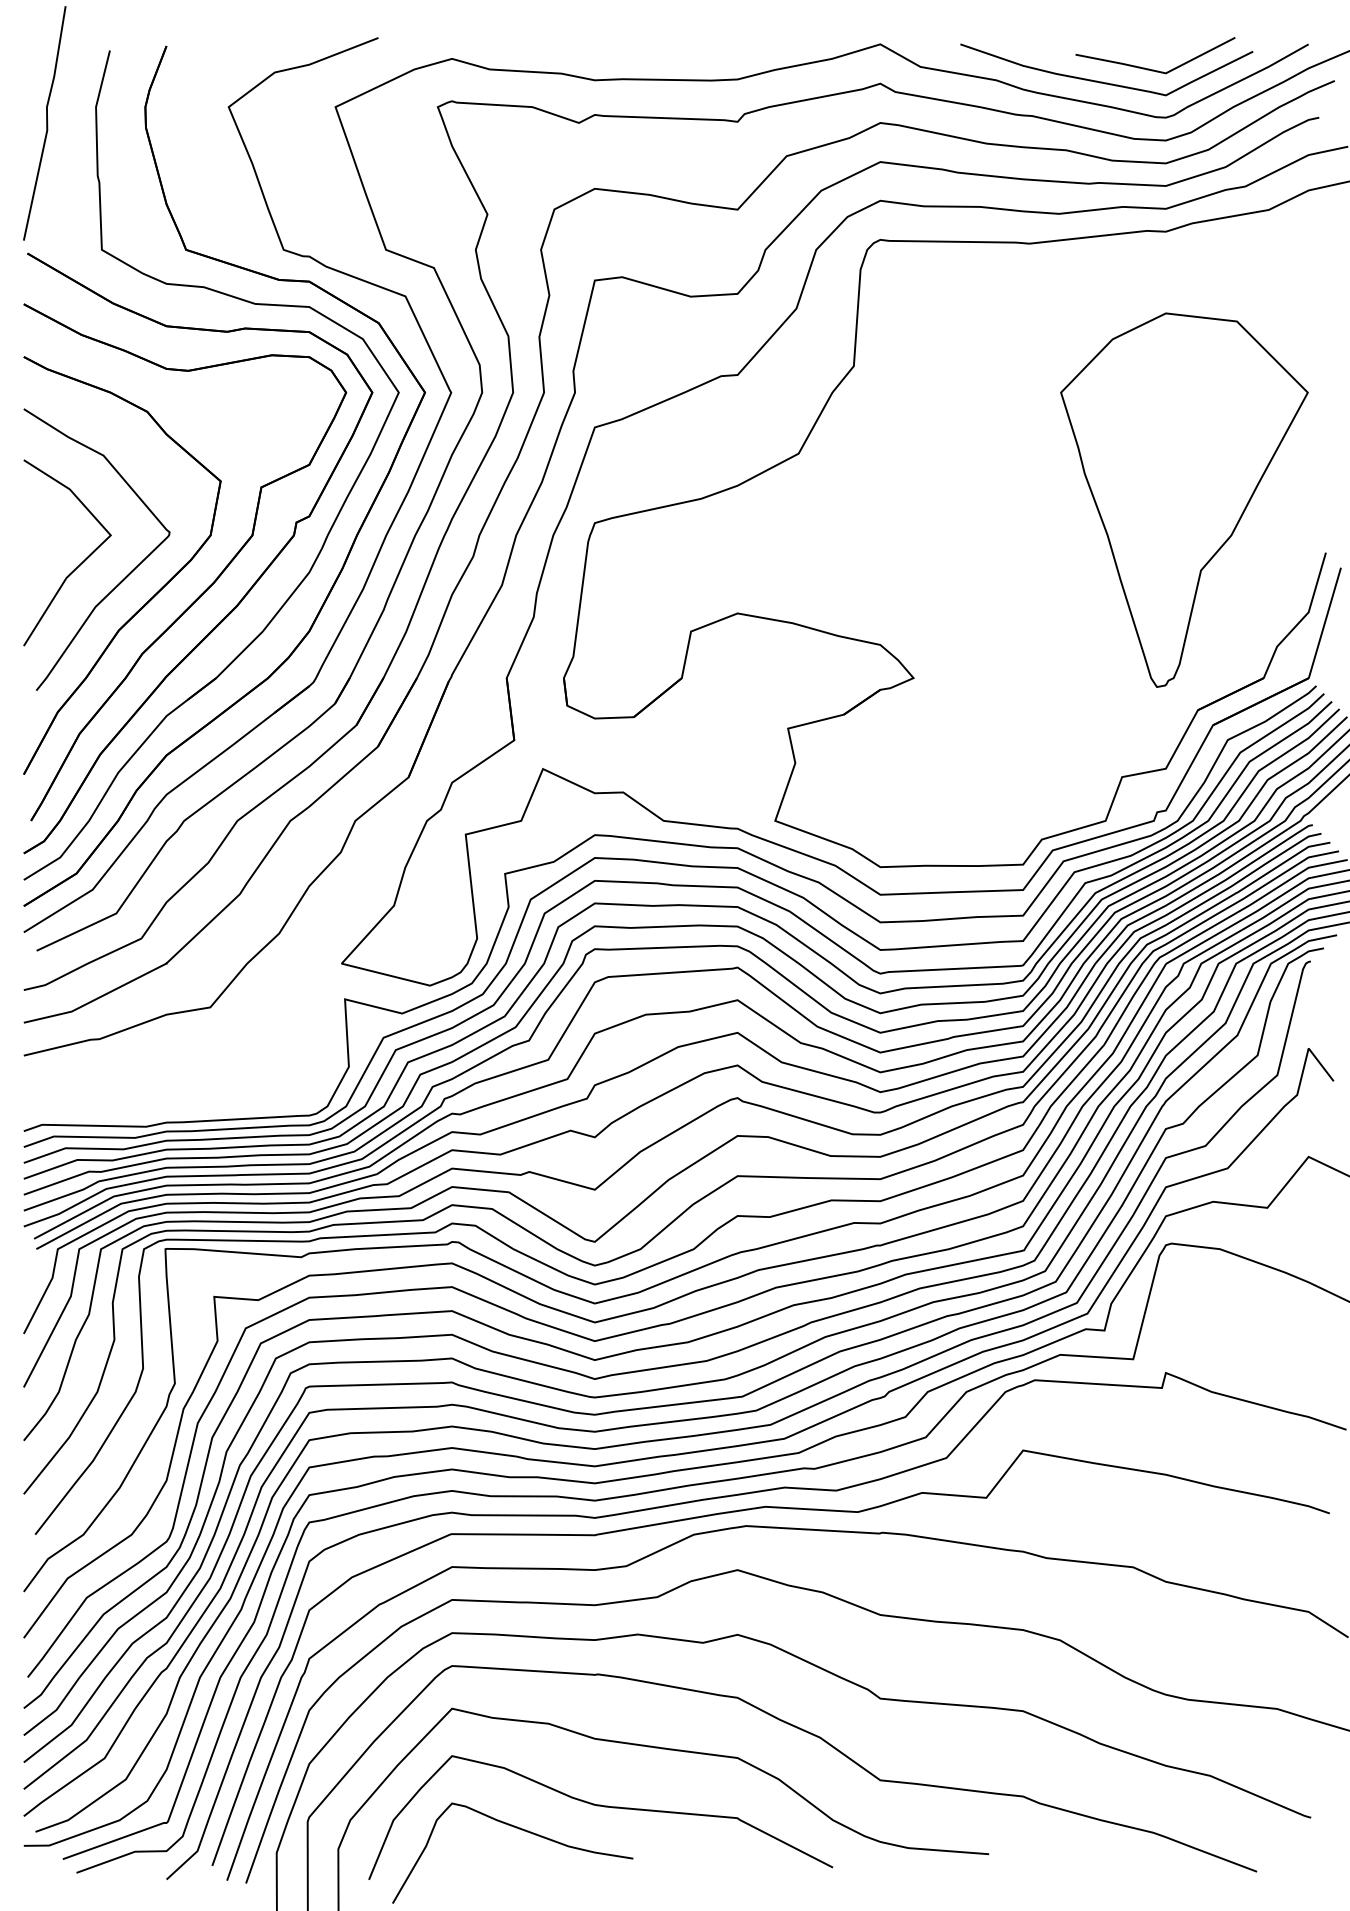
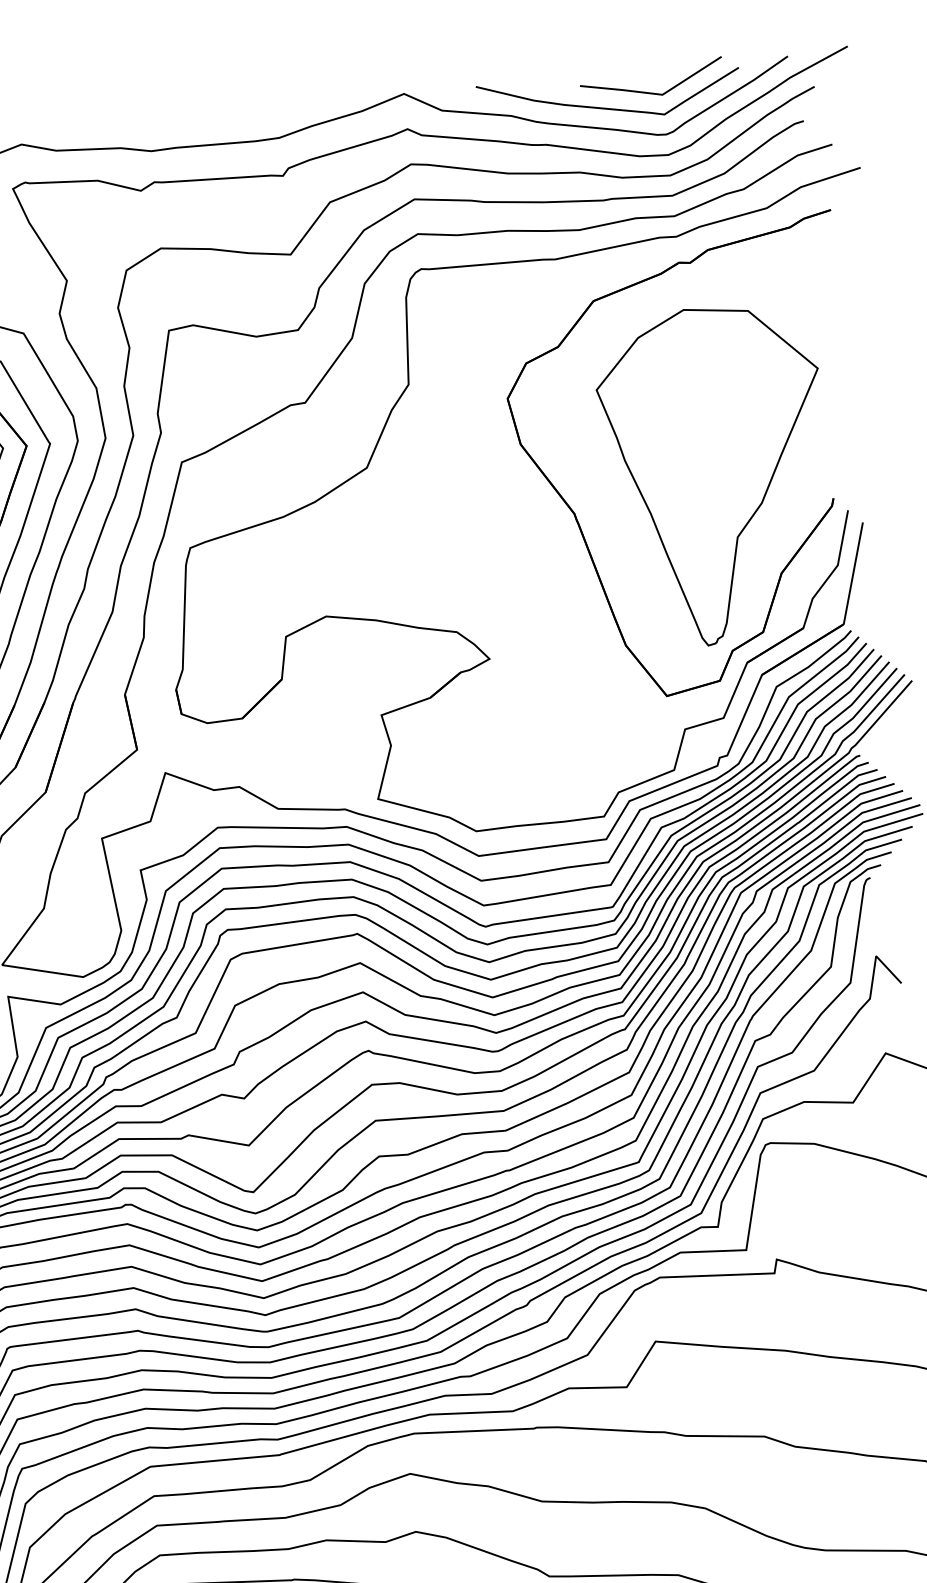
part: (1024, 527) -> (575, 514), added

